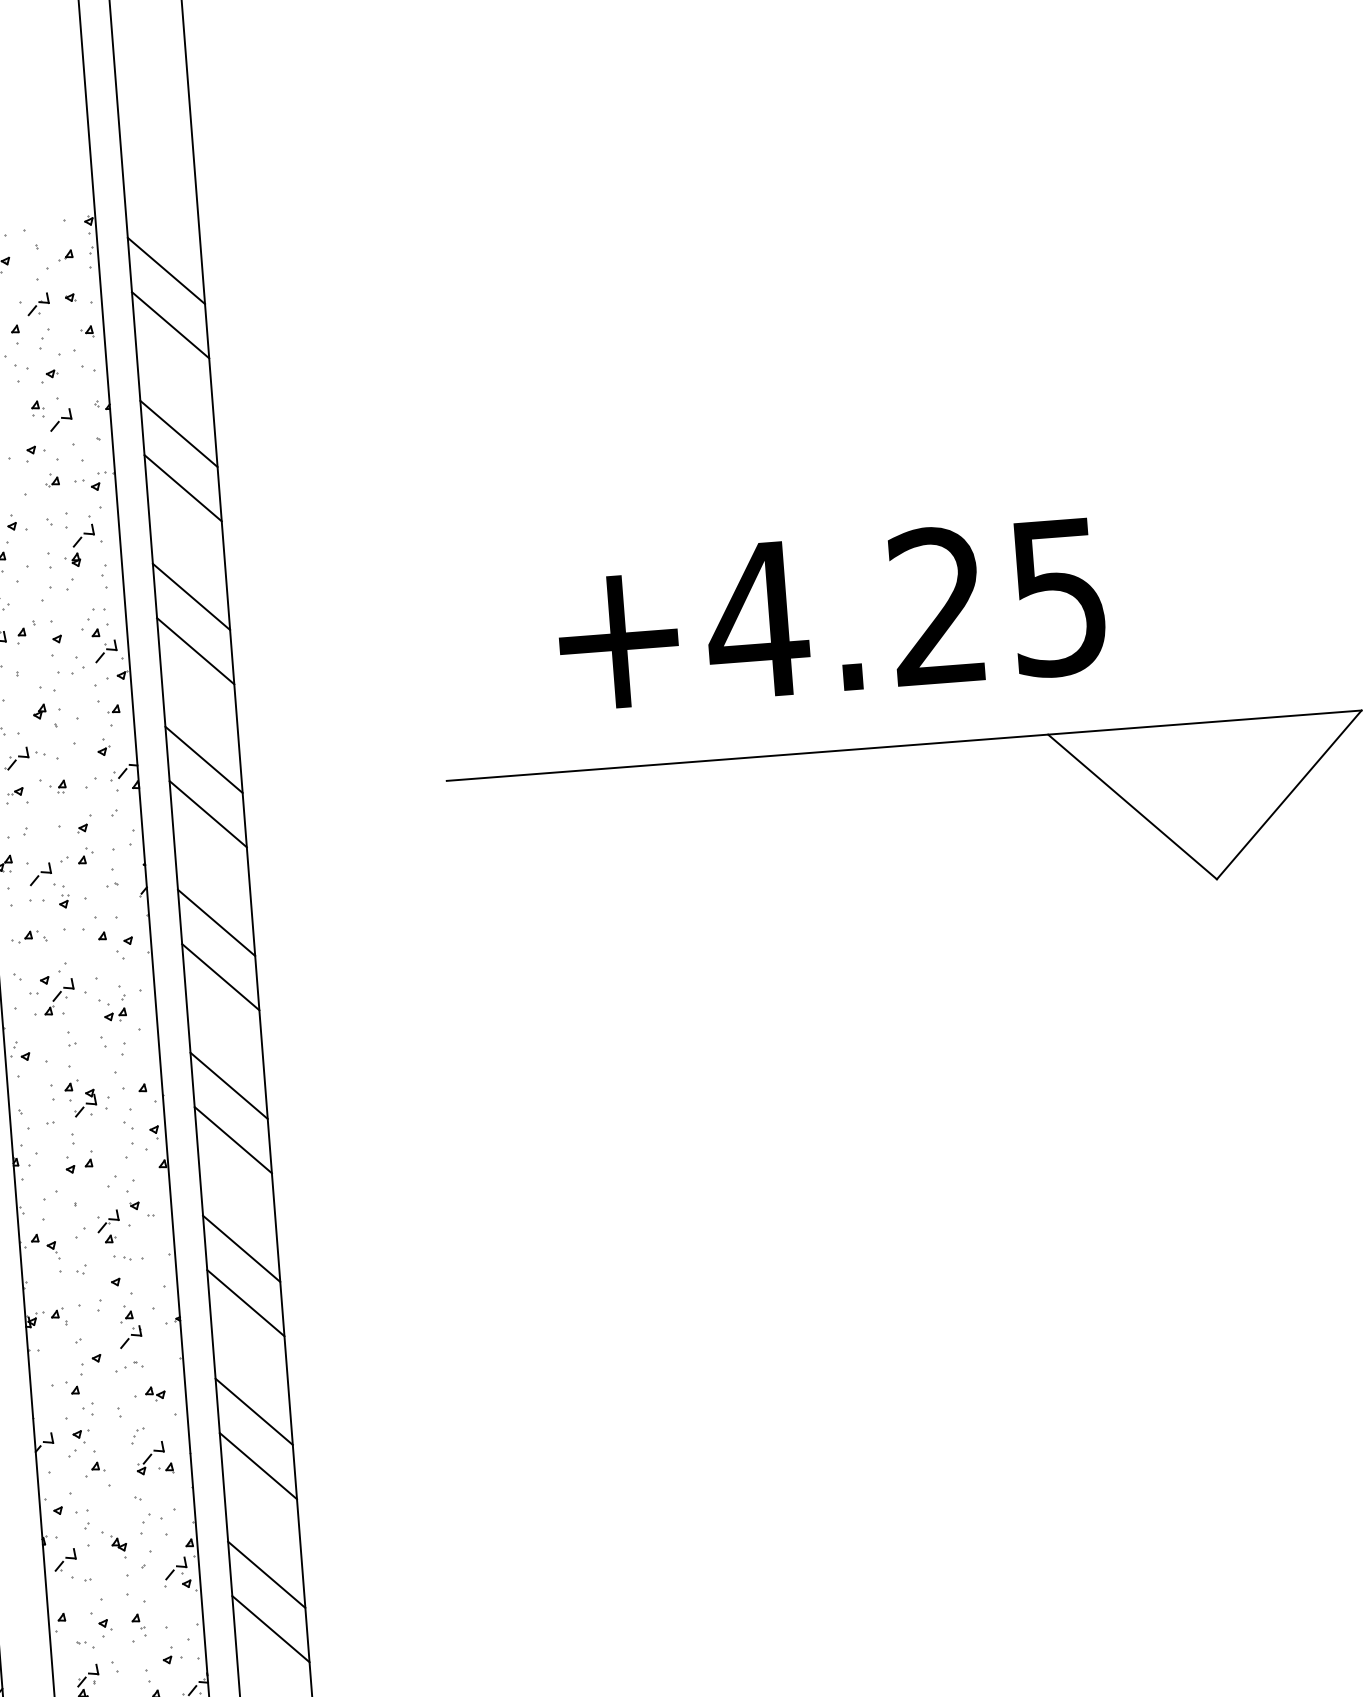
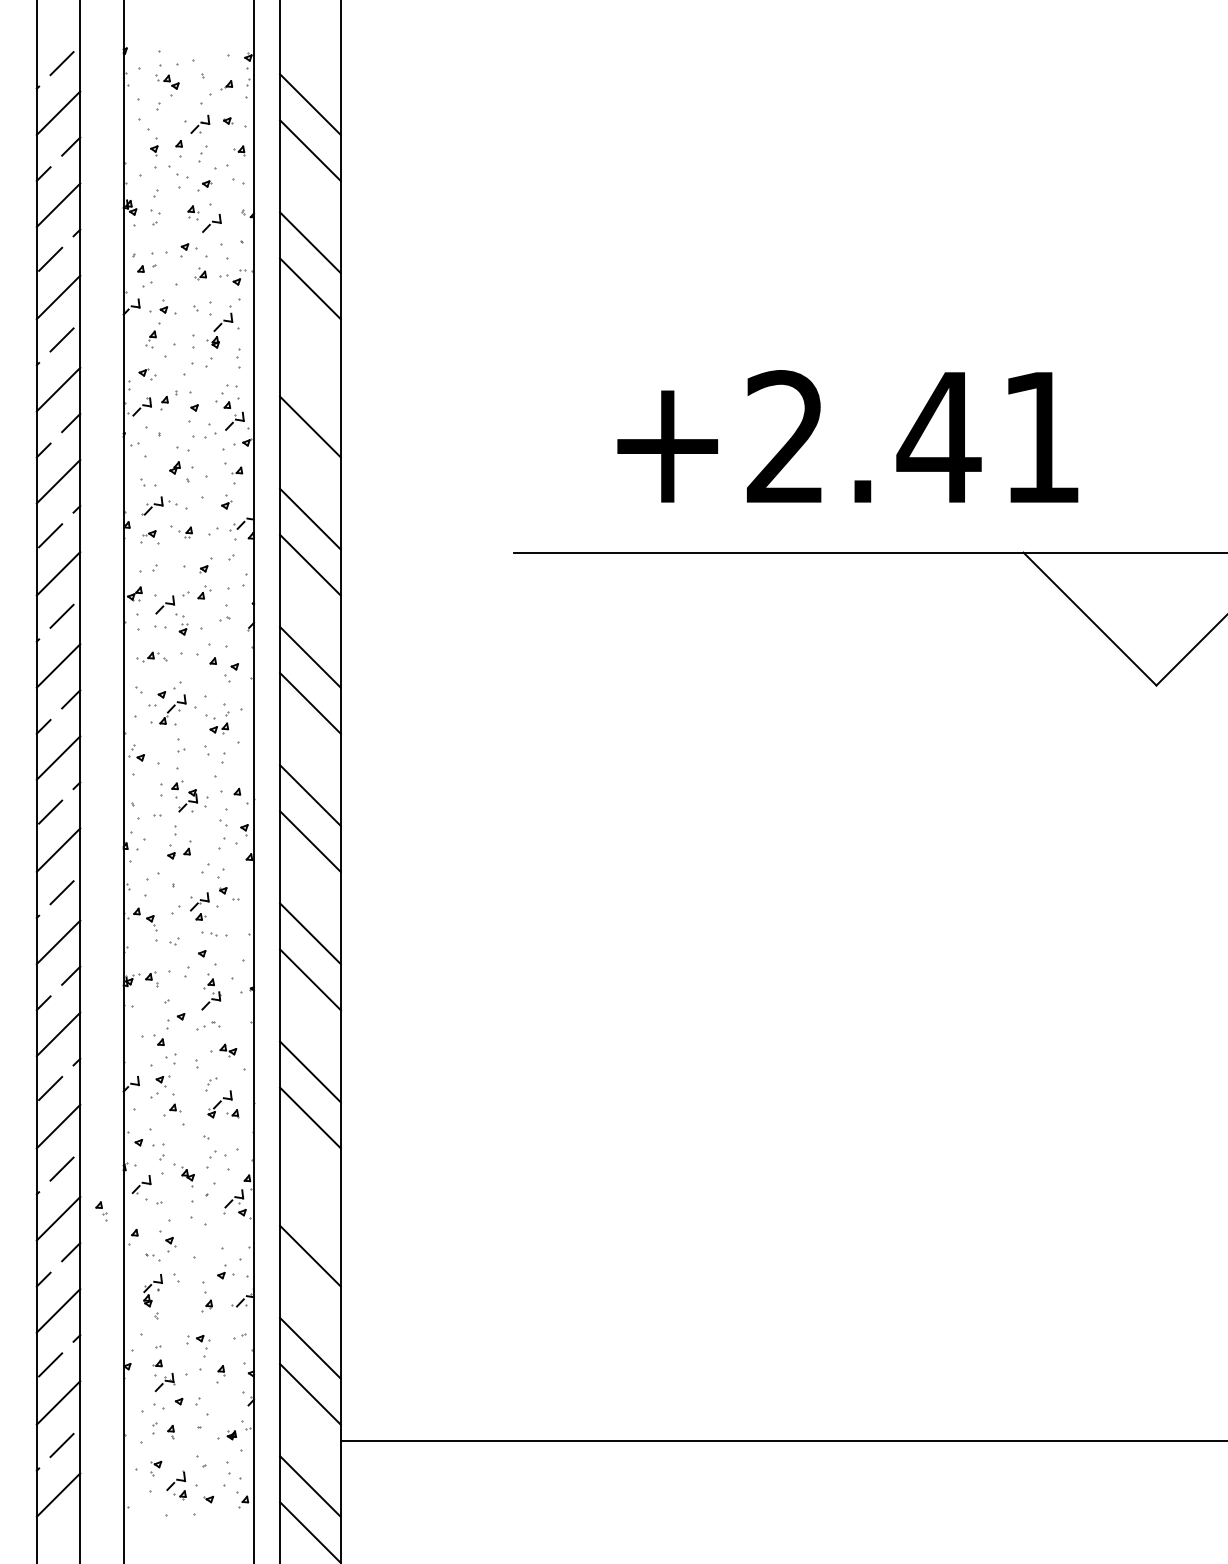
line: (191, 596) -> (310, 380), removed
text: (904, 609) -> (910, 437), +4.25 -> +2.41
line: (266, 1574) -> (310, 1209), removed
part: (139, 1625) -> (101, 1211), moved

